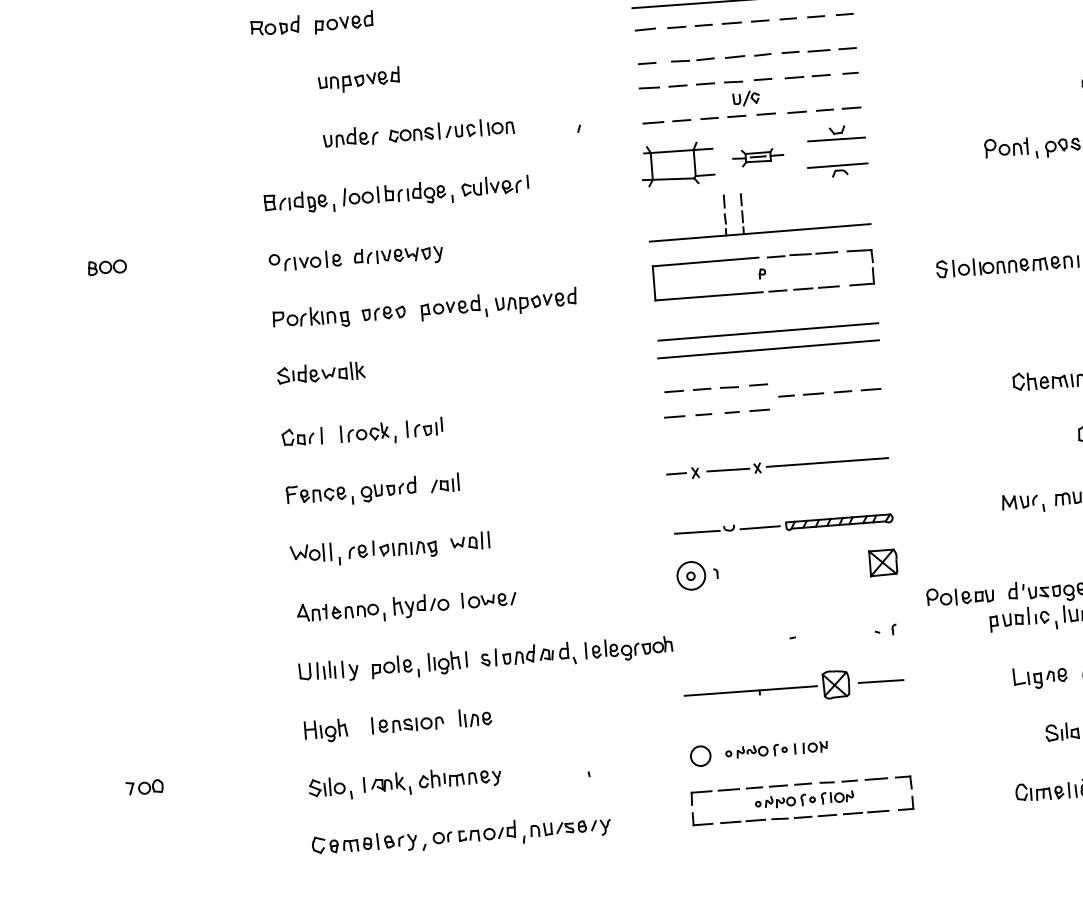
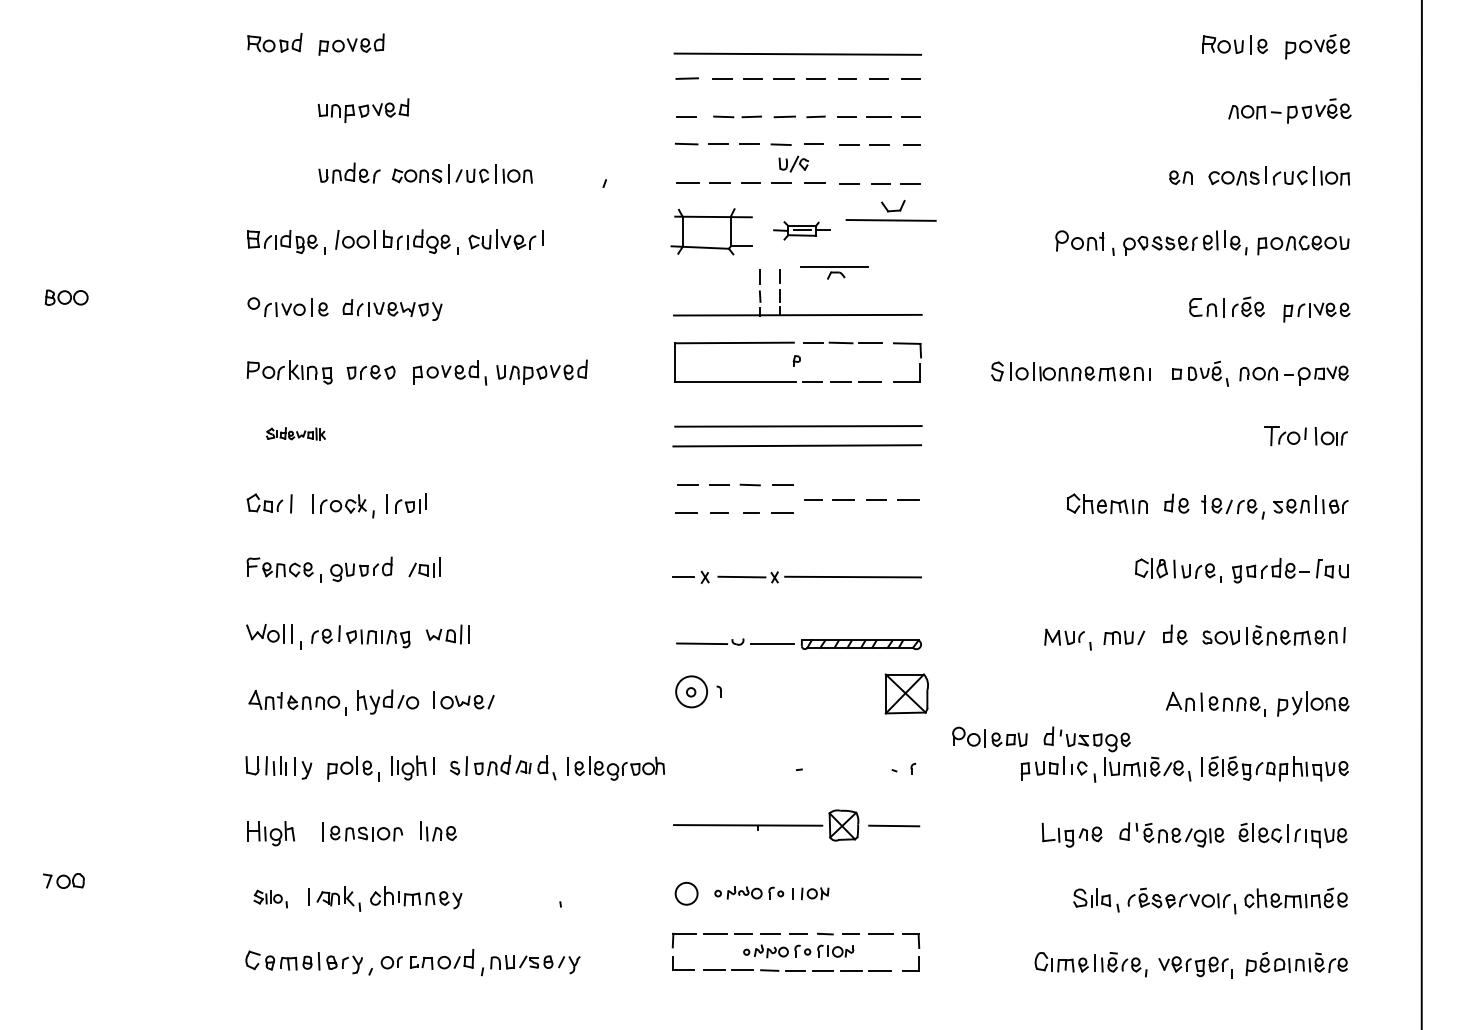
part: (835, 133) -> (890, 210), size x1.4
part: (838, 170) -> (834, 272), moved
part: (320, 372) -> (295, 433), size x0.6
part: (883, 562) -> (907, 693), size x1.4
part: (330, 788) -> (270, 898), size x0.7

